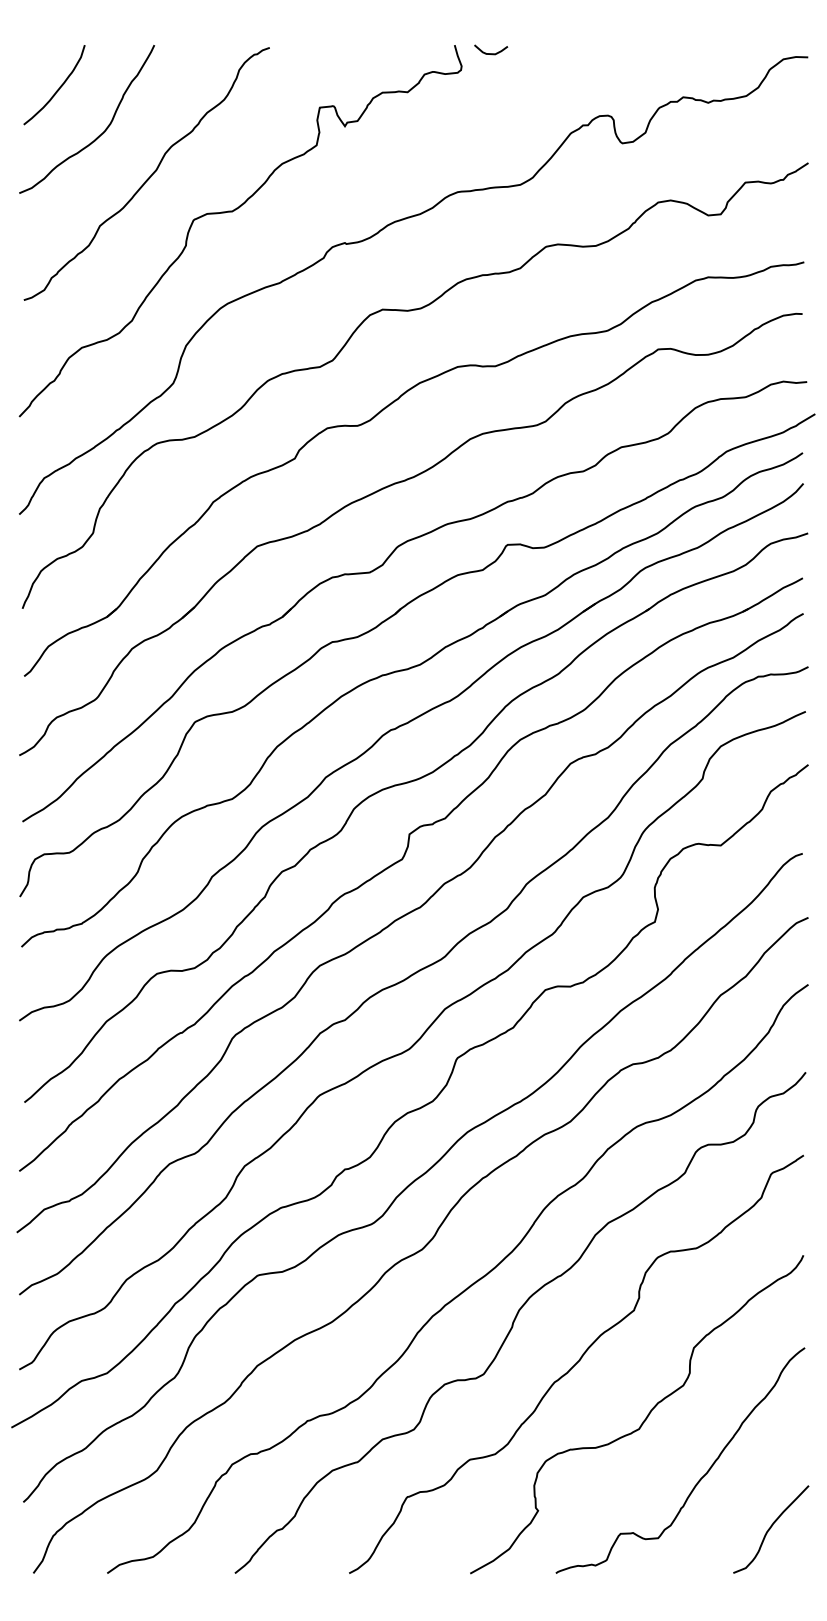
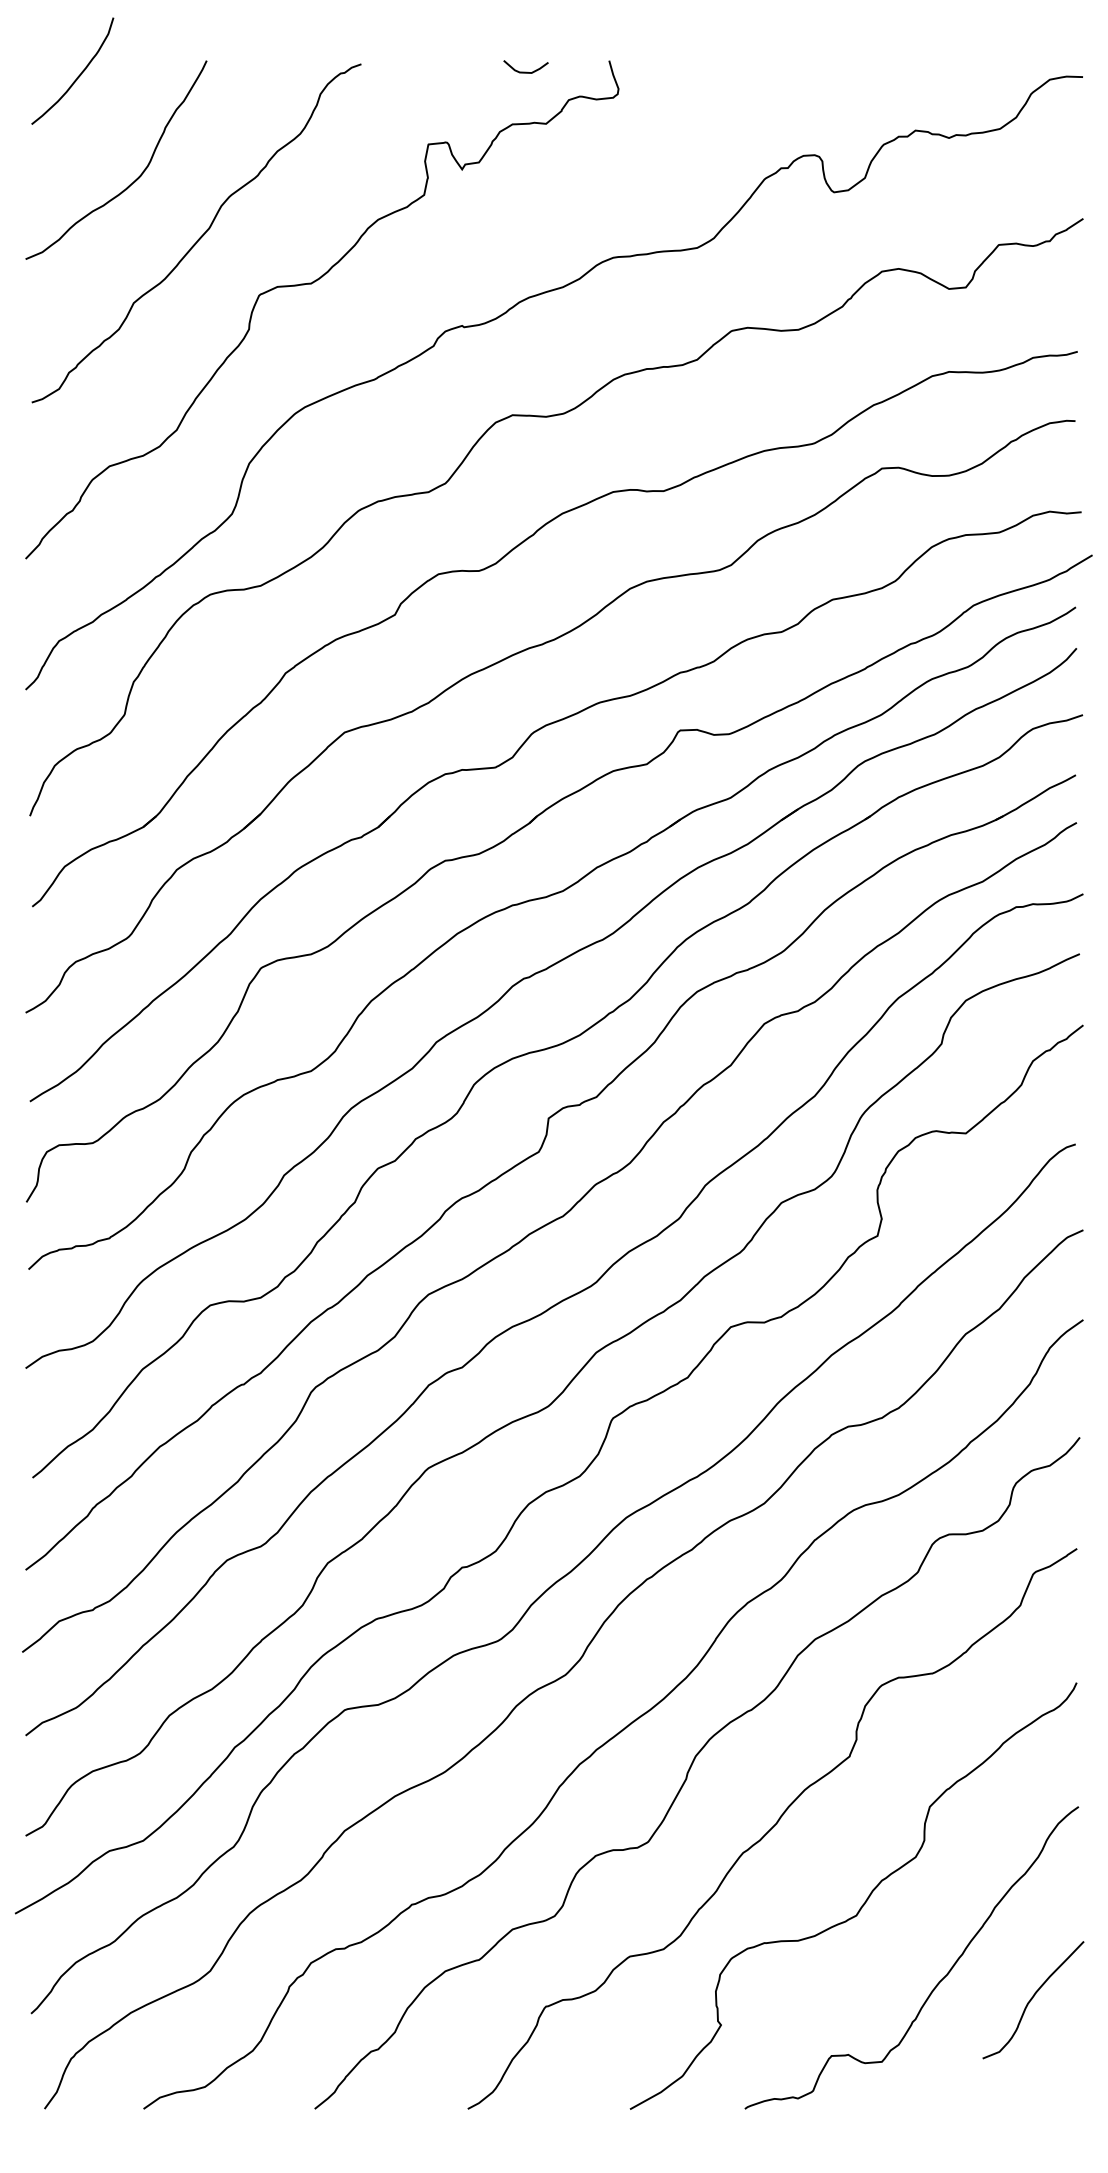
curve: (490, 53) -> (525, 71), moved
curve: (58, 88) -> (78, 75), moved
curve: (770, 1528) -> (1032, 1999), moved

